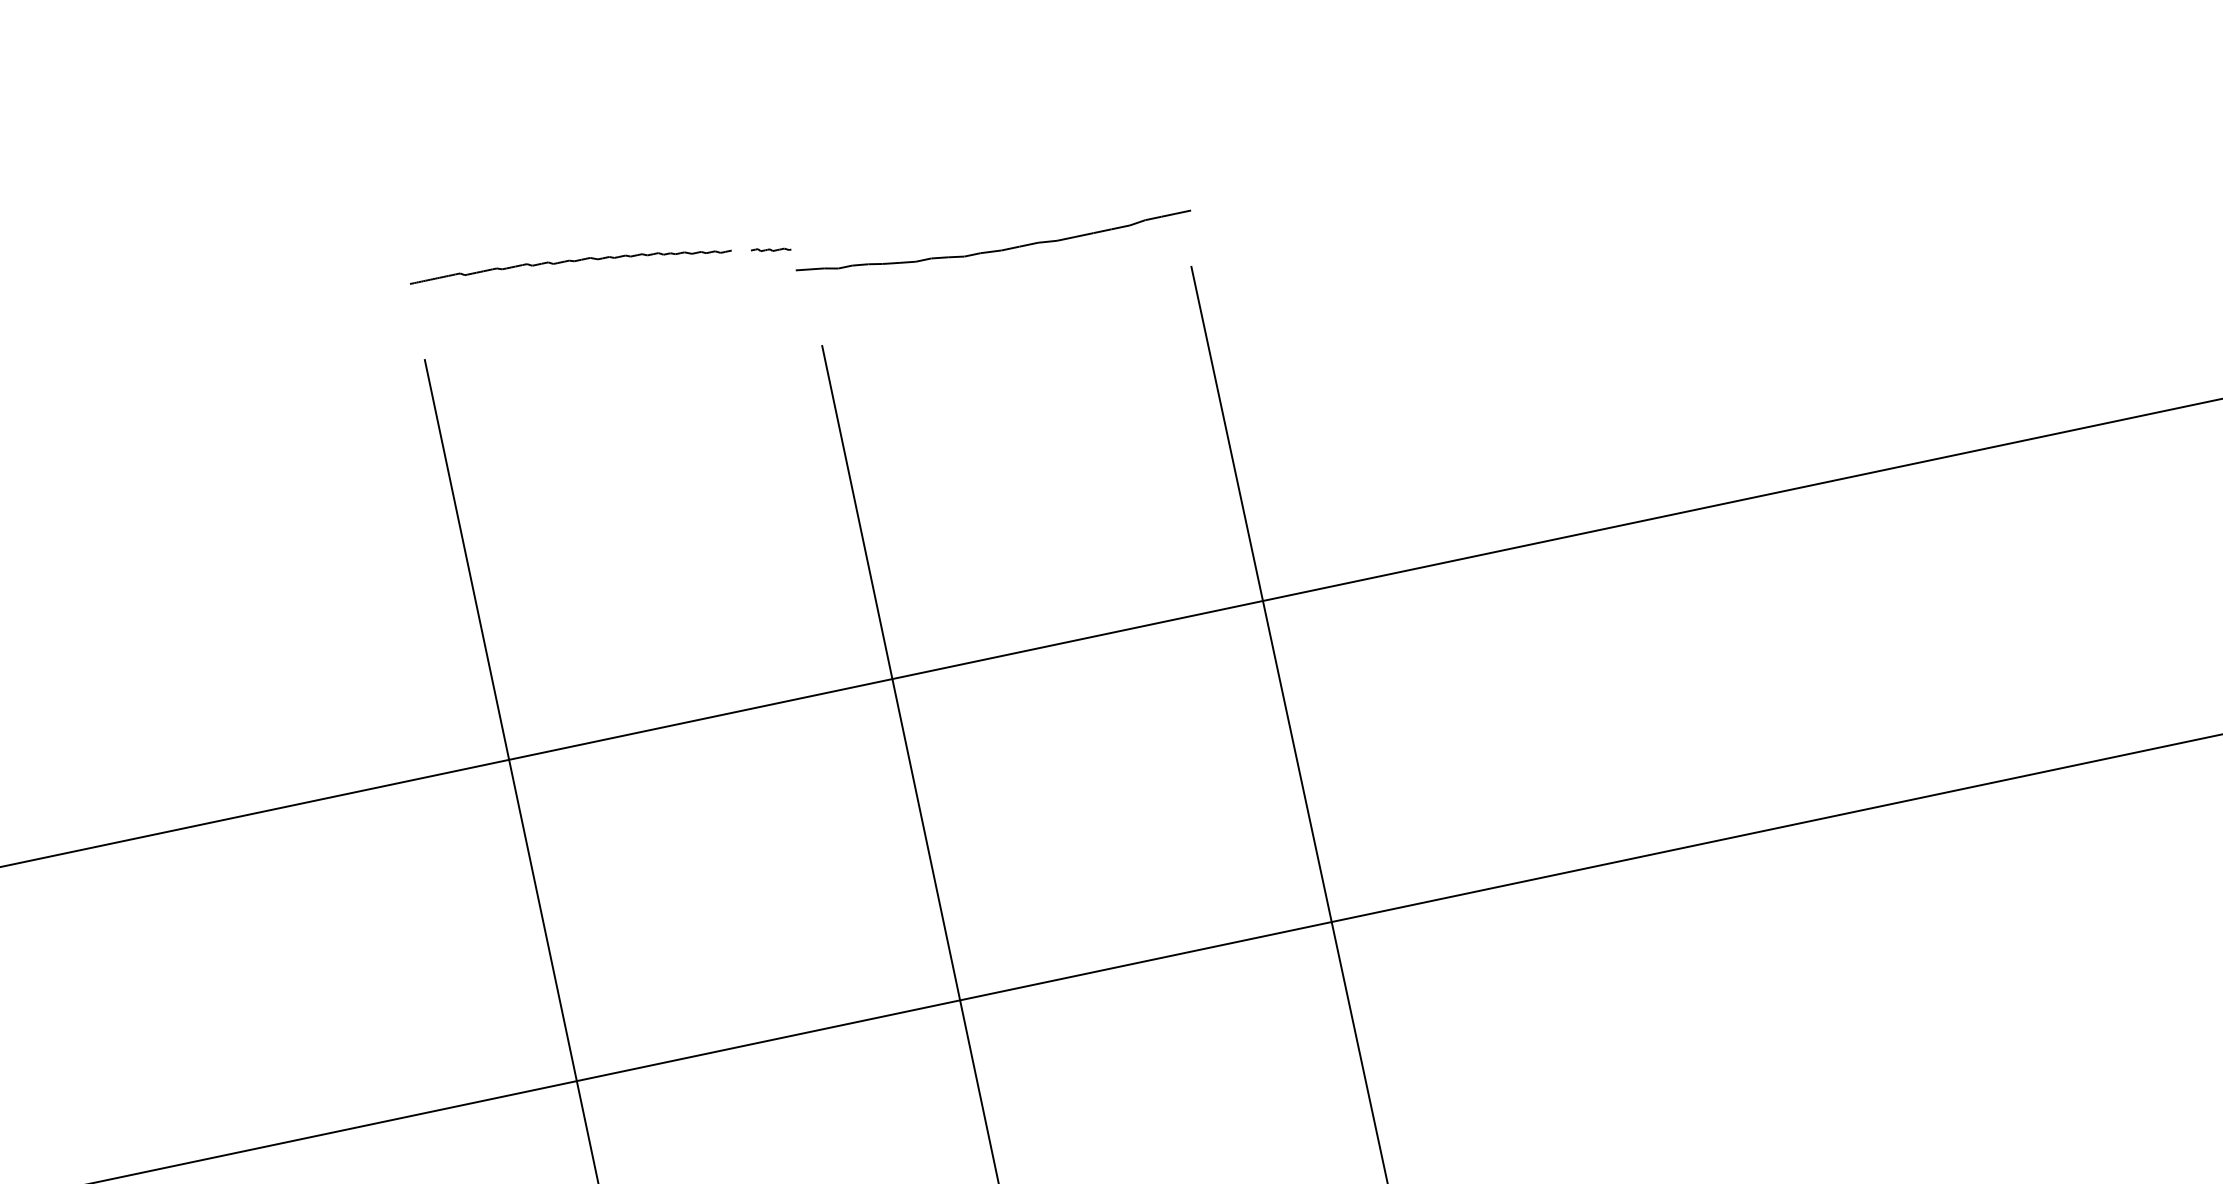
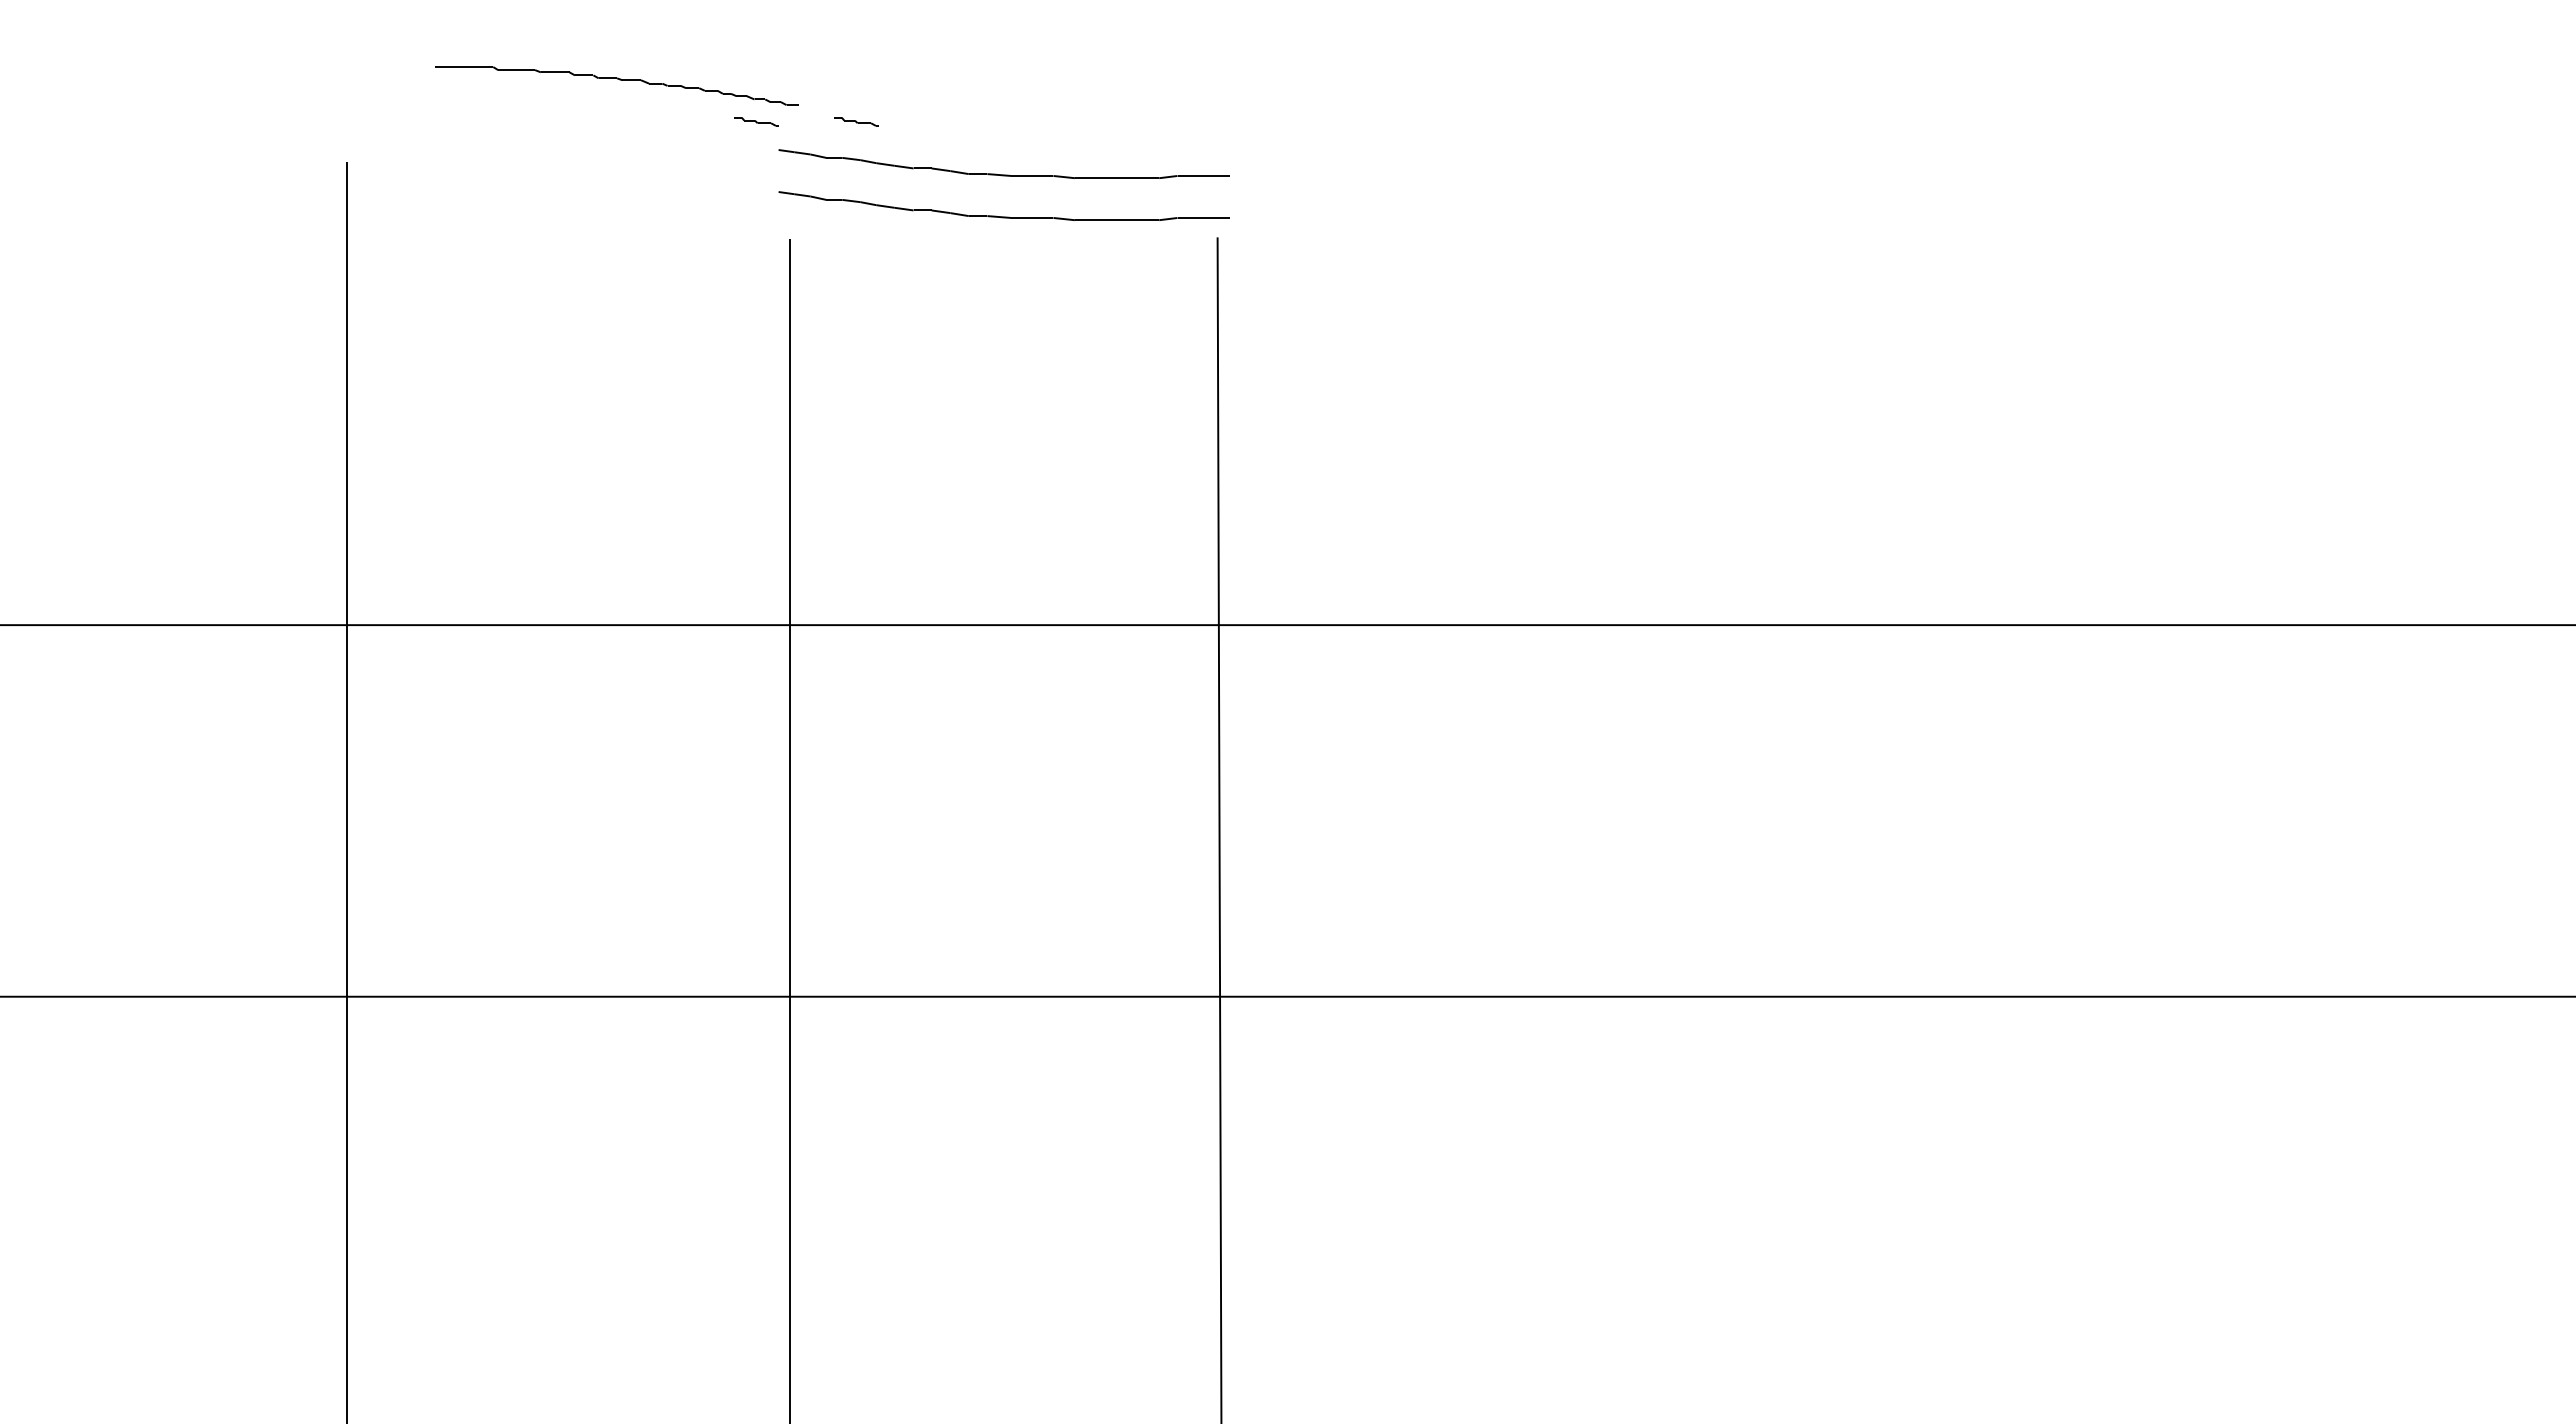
part: (857, 231) -> (856, 121), added
part: (570, 266) -> (616, 85), moved
part: (1002, 286) -> (1003, 216), added

